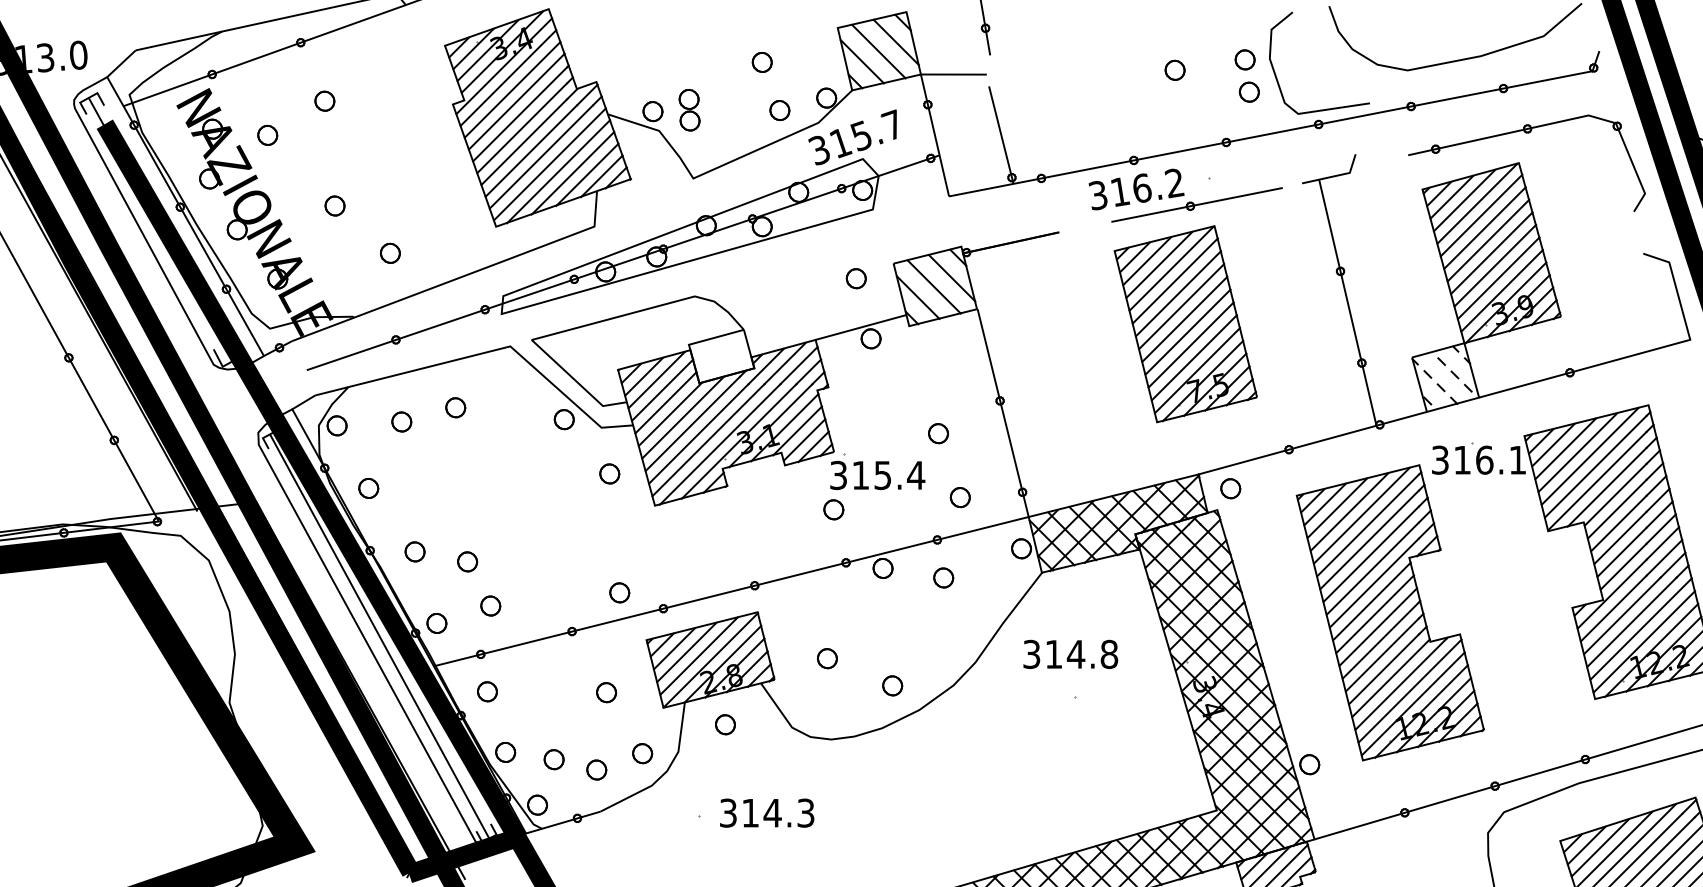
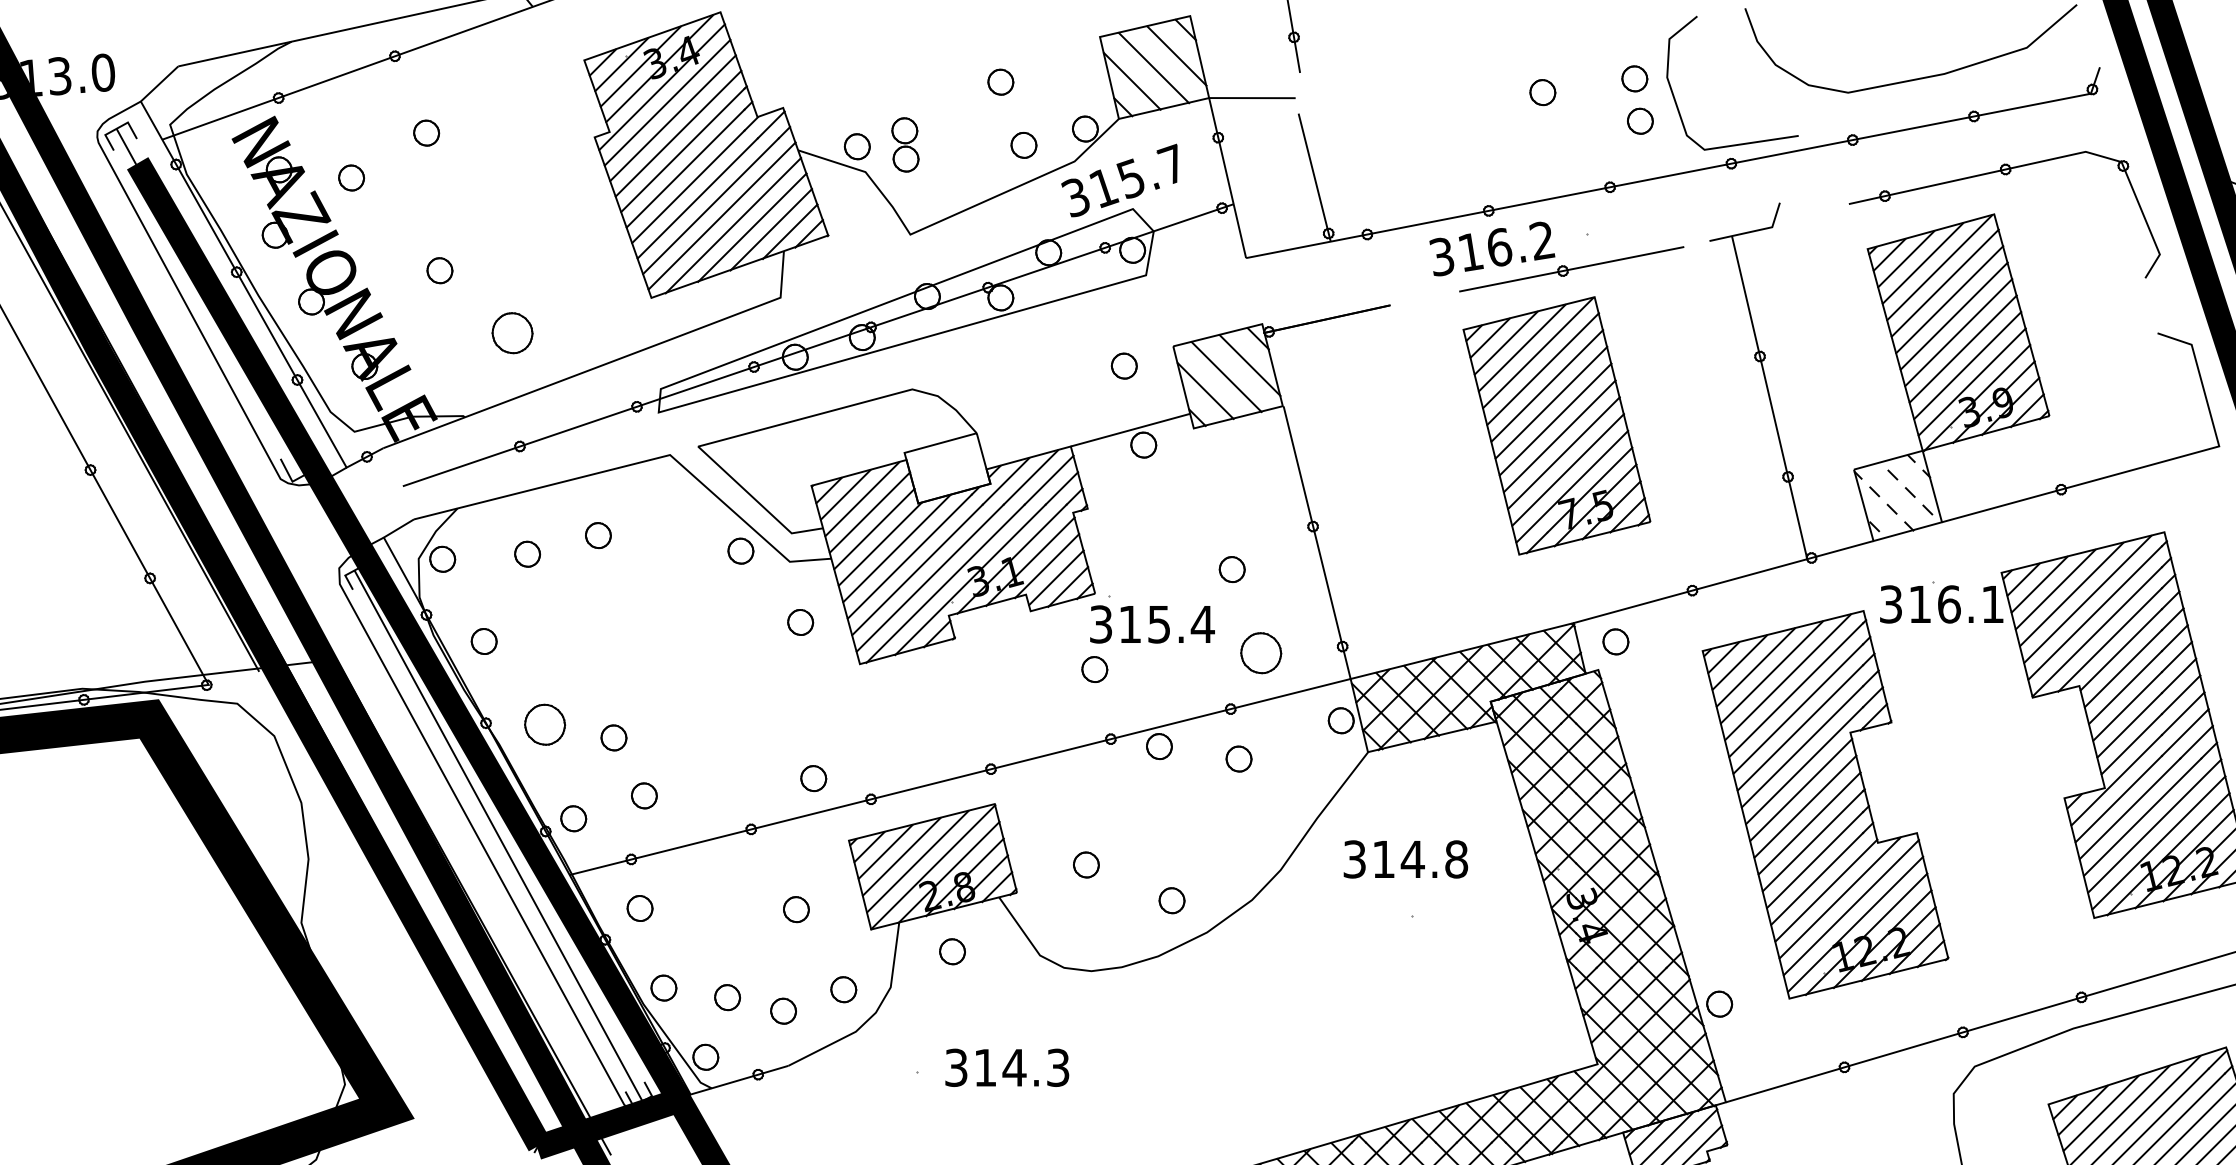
part: (390, 252) -> (512, 331), size x1.6
part: (959, 497) -> (1259, 653), size x1.6
part: (414, 551) -> (544, 724), size x1.6

